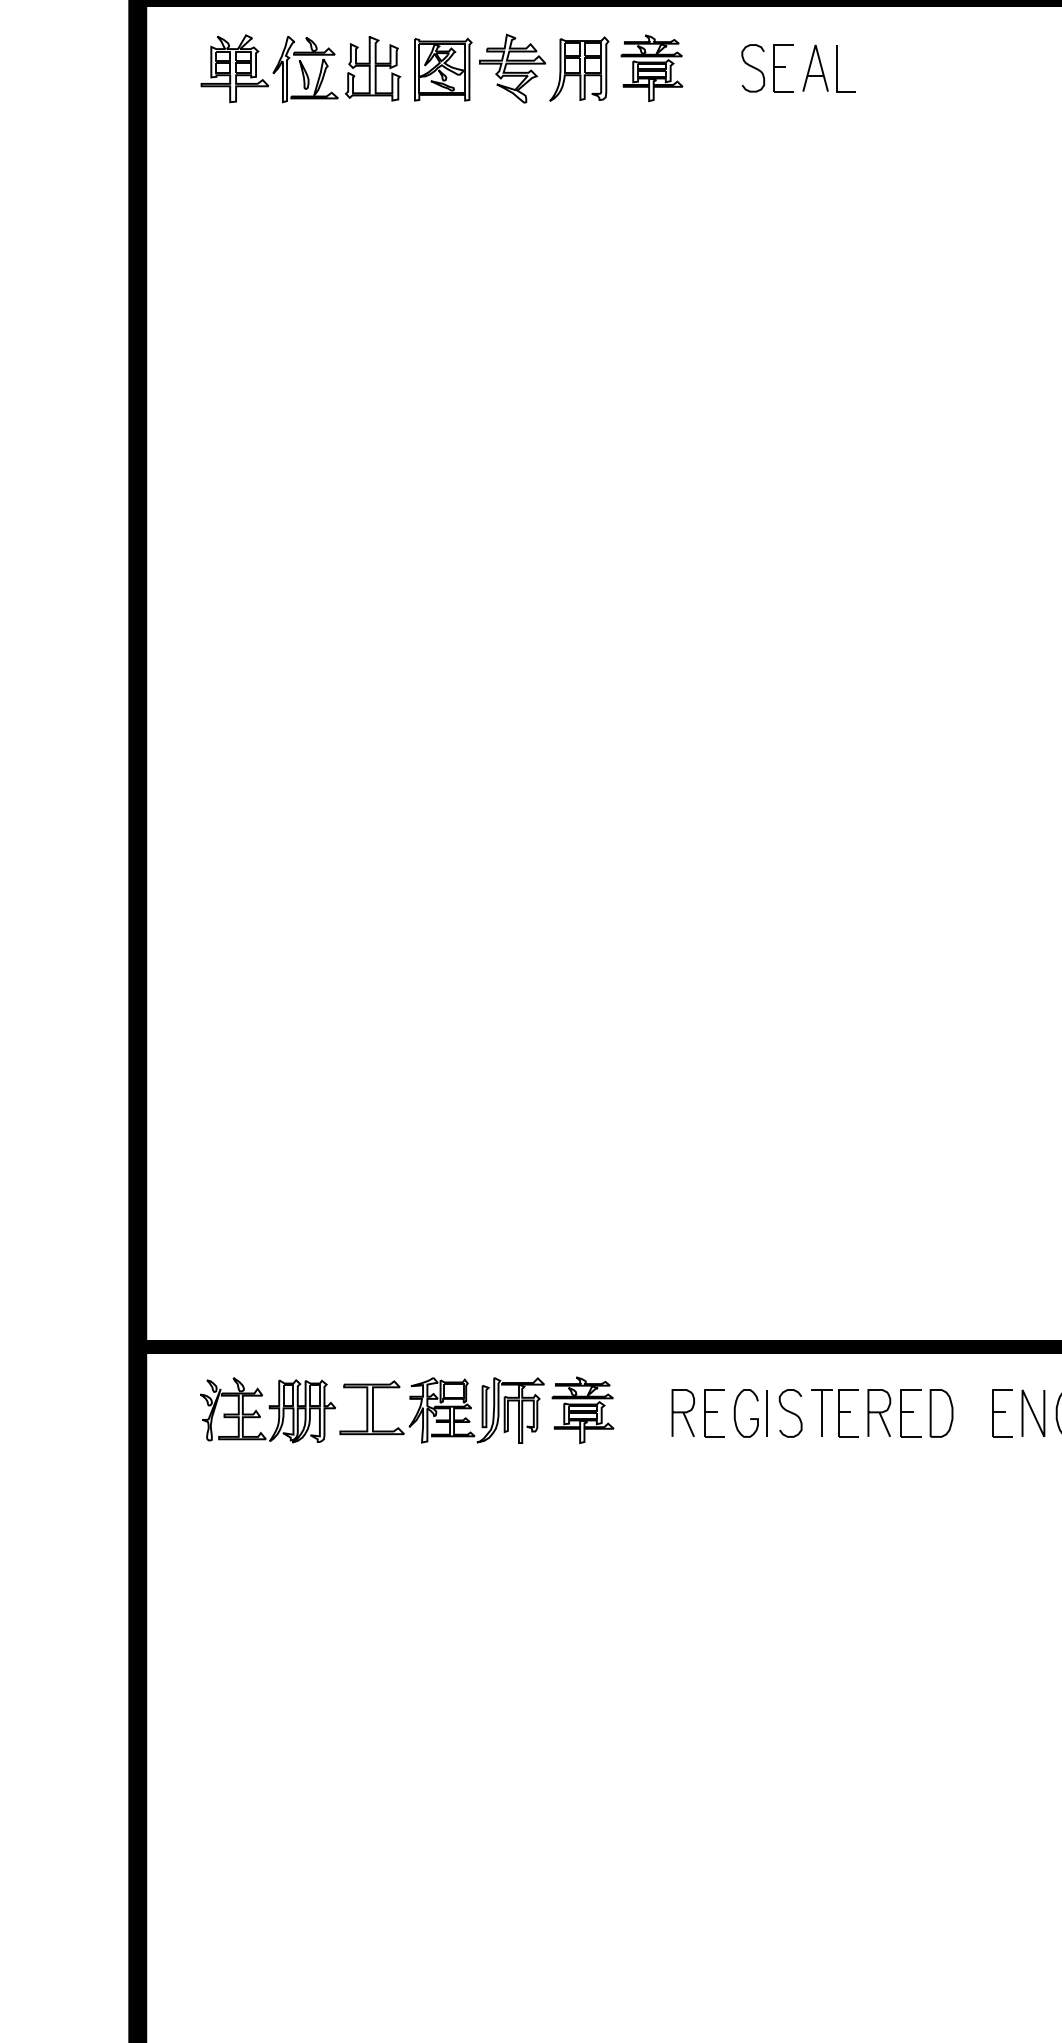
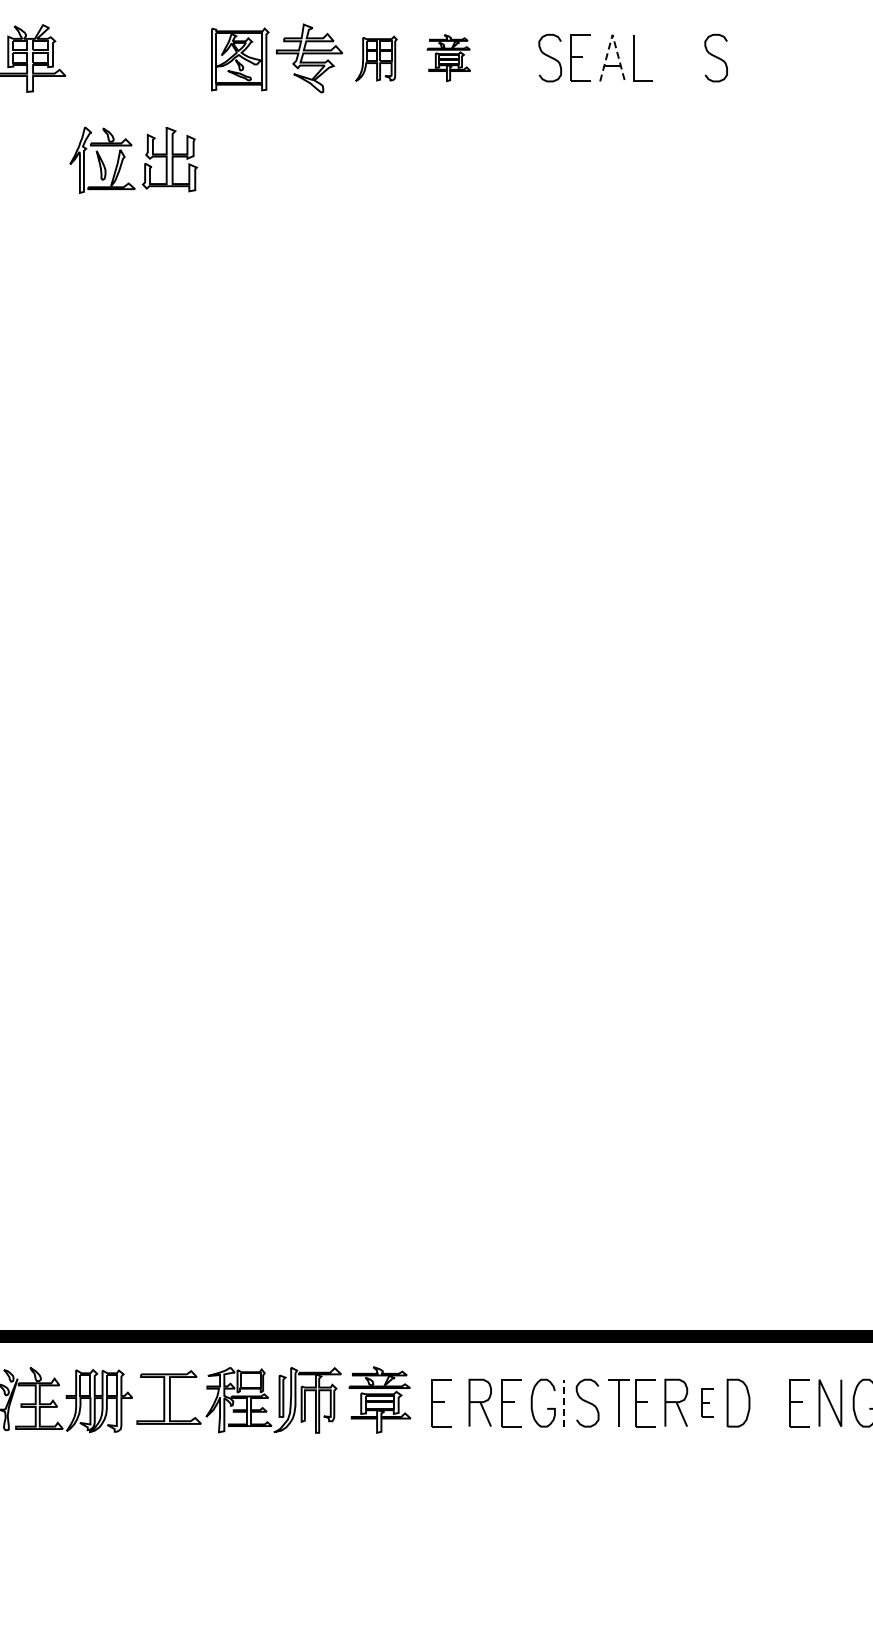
line: (815, 45) -> (612, 35), solid -> dashed
part: (328, 66) -> (125, 157), moved
part: (579, 68) -> (376, 58), size x0.7
part: (651, 68) -> (448, 58), size x0.7
curve: (919, 68) -> (716, 58), added
line: (767, 1412) -> (564, 1402), solid -> dashed
part: (644, 1413) -> (441, 1403), added
part: (910, 1413) -> (707, 1403), size x0.6

